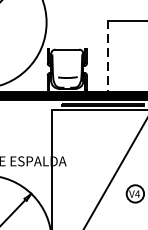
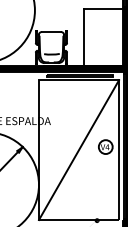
line: (107, 56) -> (83, 37), dashed -> solid

